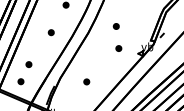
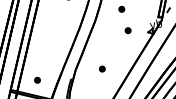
part: (50, 32) -> (58, 26), removed
part: (28, 64) -> (41, 62), removed

